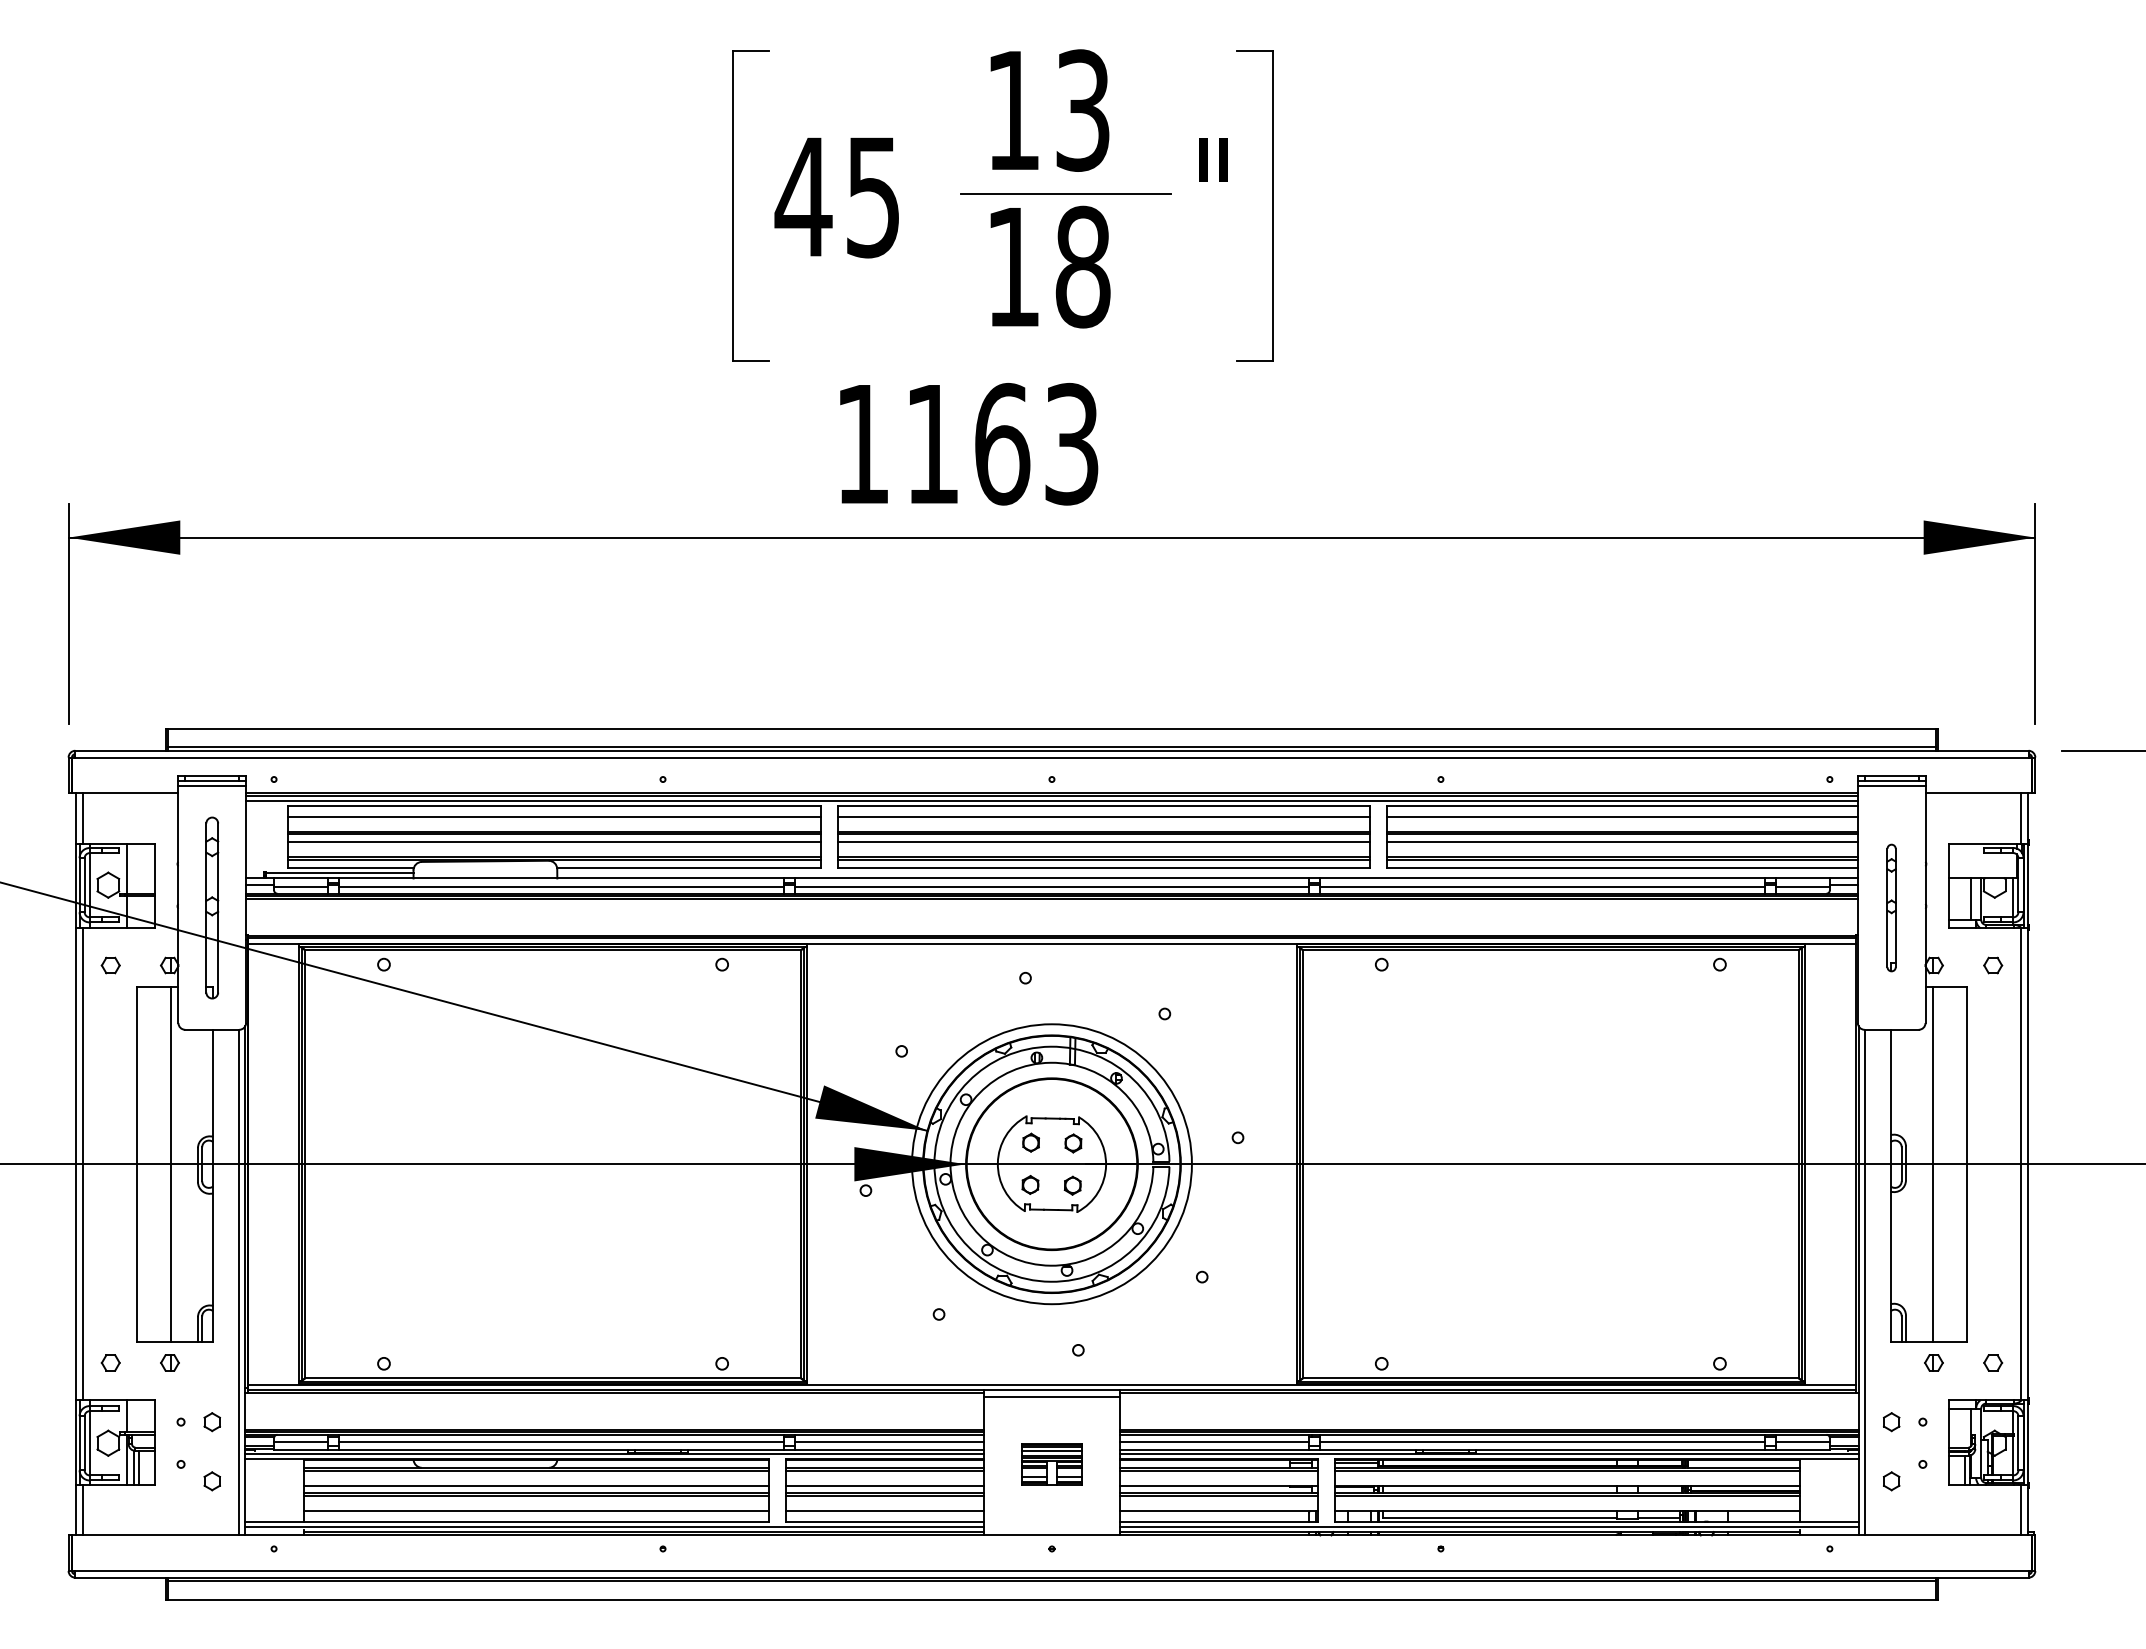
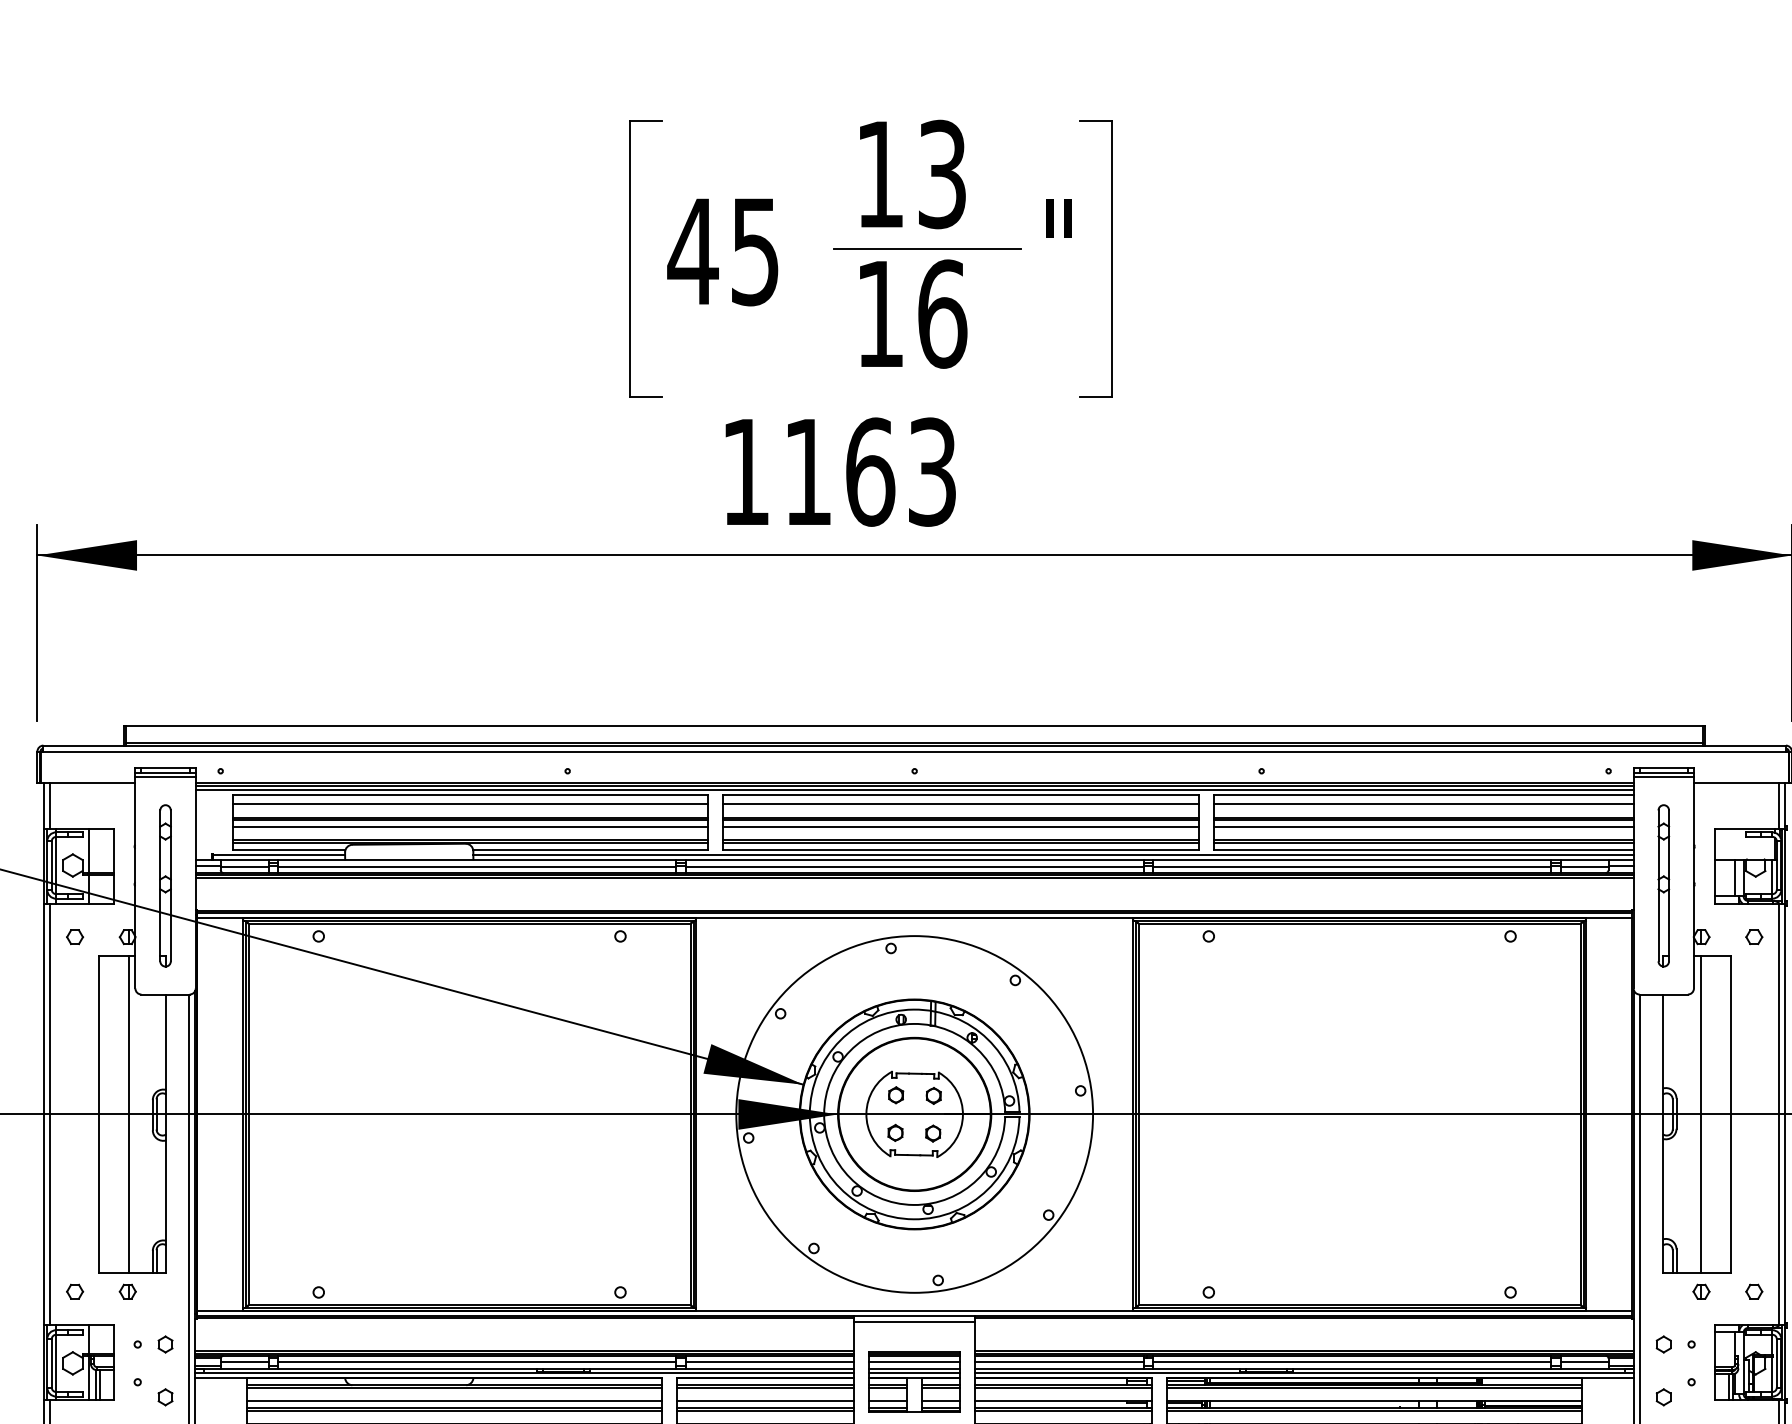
text: (1083, 266) -> (942, 313), 18 -> 16
line: (1207, 873) -> (1053, 855), added
part: (1891, 907) -> (1663, 885), size x1.43
circle: (1051, 1164) -> (914, 1114), size x1.43
part: (1051, 1464) -> (914, 1382), size x1.67

